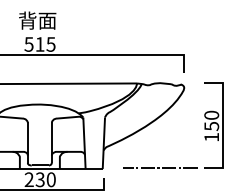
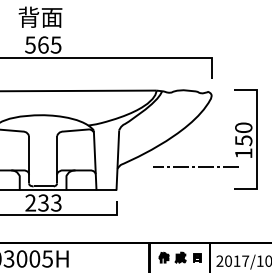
text: (40, 43) -> (43, 44), 515 -> 565
line: (159, 167) -> (194, 166), moved
text: (51, 179) -> (56, 202), 230 -> 233

